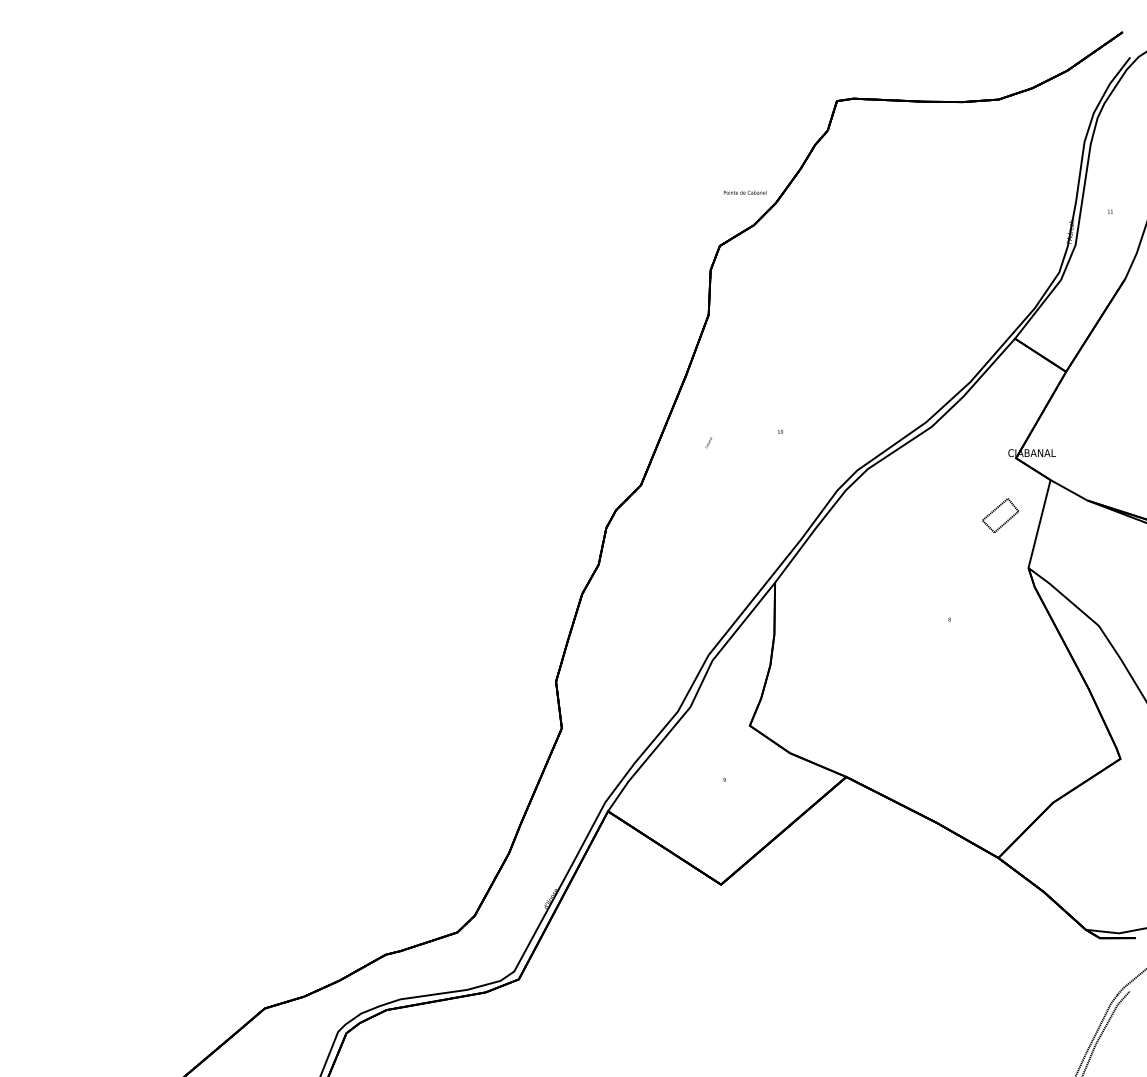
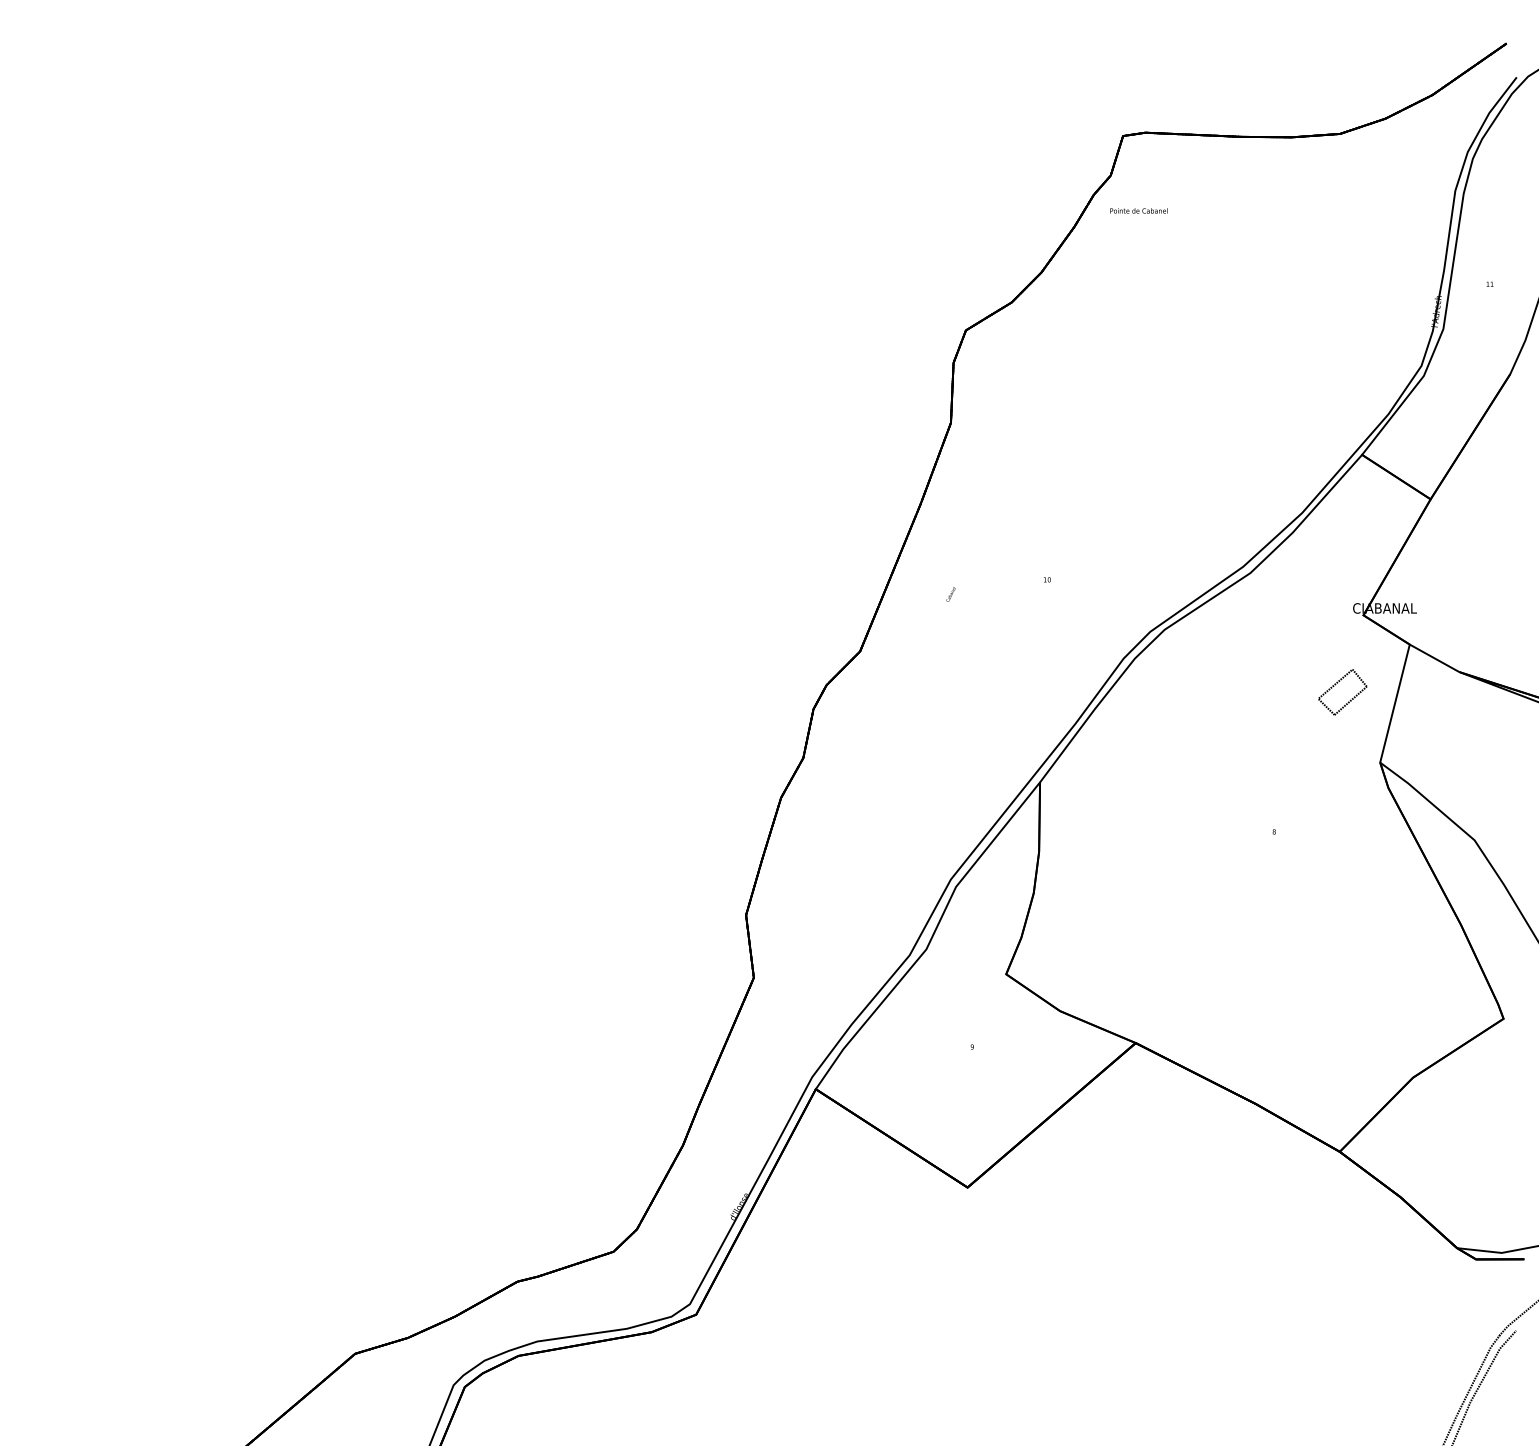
text: (744, 192) -> (1138, 210), moved

